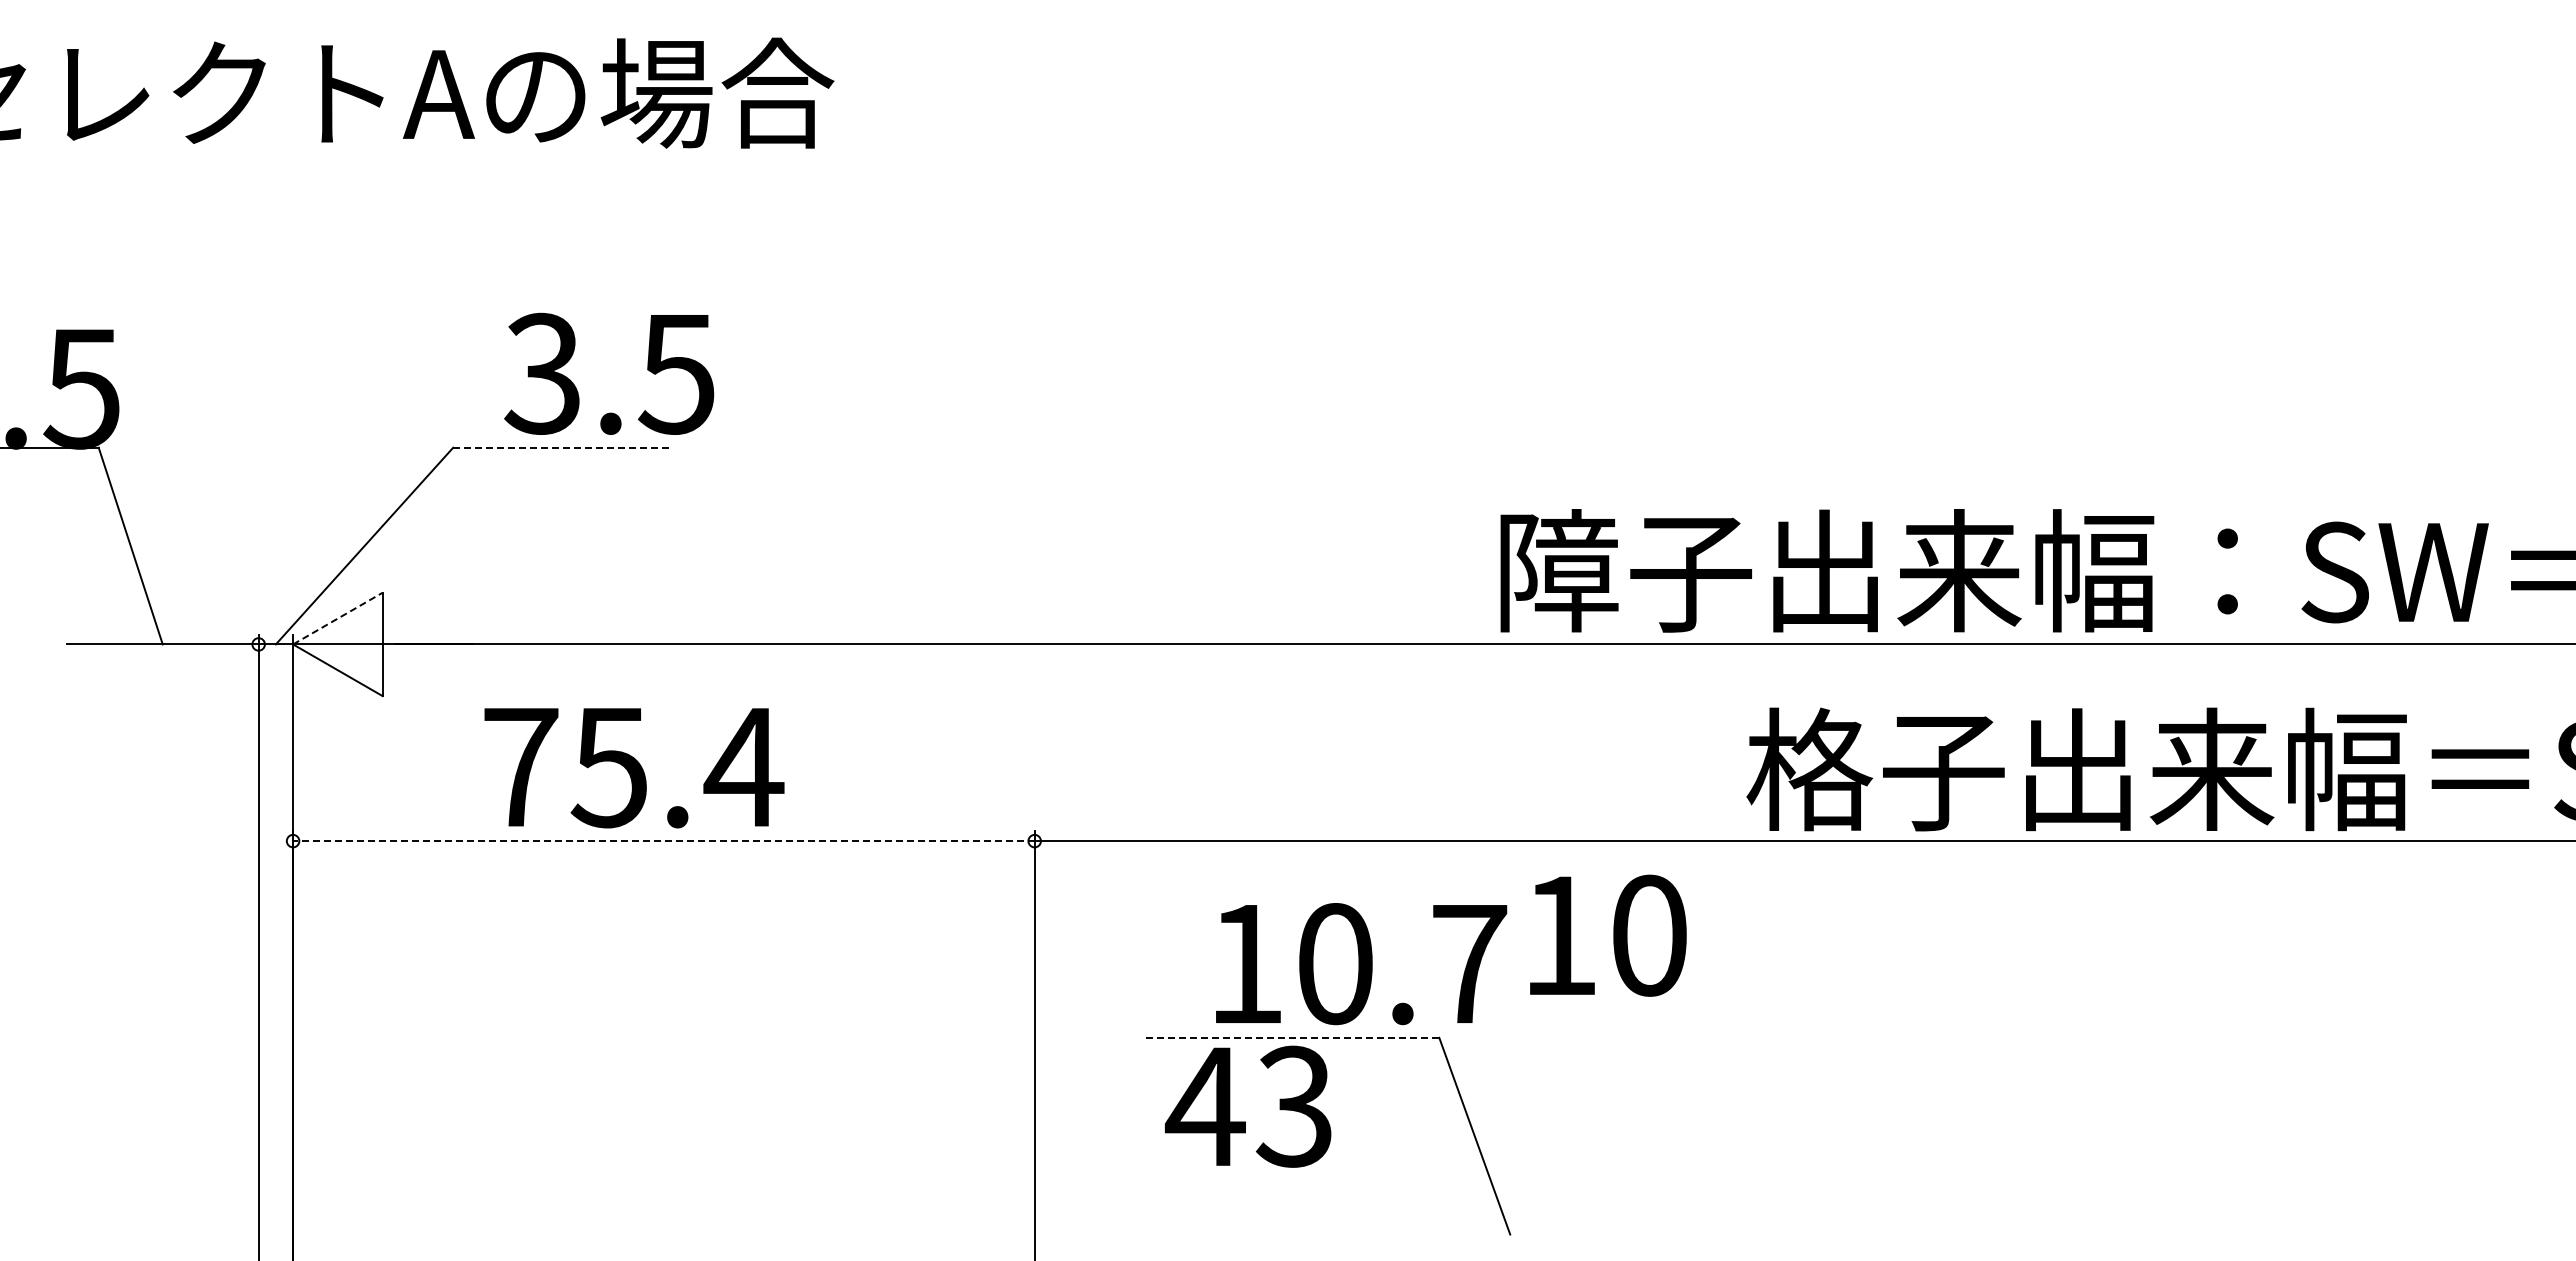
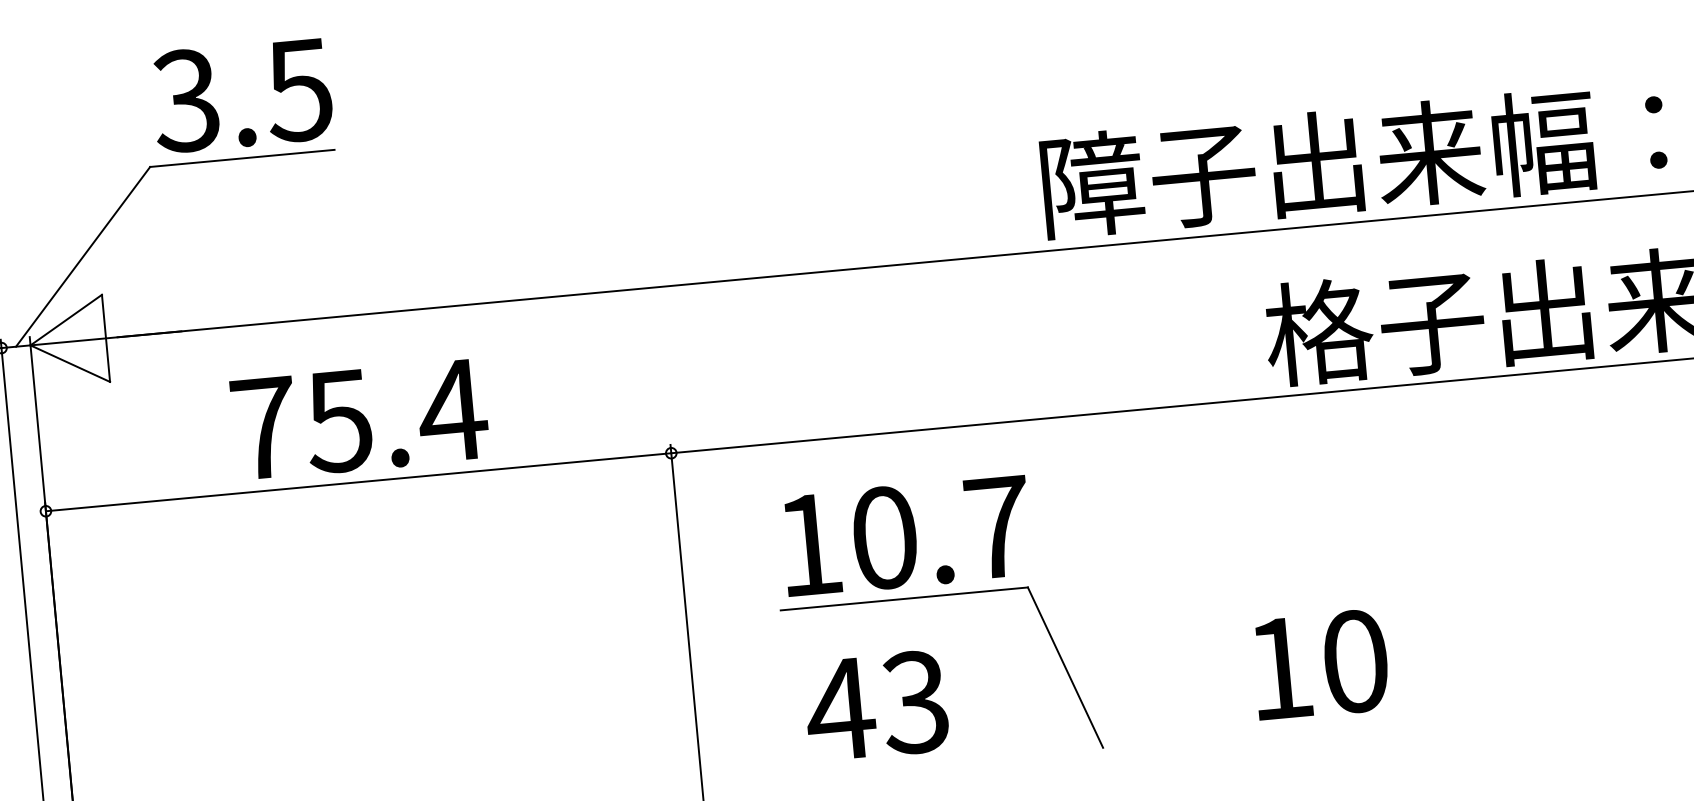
text: (609, 373) -> (242, 95), moved
line: (563, 447) -> (243, 158), dashed -> solid
line: (337, 618) -> (65, 320), dashed -> solid
text: (634, 768) -> (360, 420), moved
line: (663, 841) -> (358, 482), dashed -> solid
text: (1608, 935) -> (1321, 664), moved
text: (1361, 964) -> (906, 536), moved
line: (1292, 1037) -> (904, 598), dashed -> solid
text: (1248, 1106) -> (876, 705), moved

